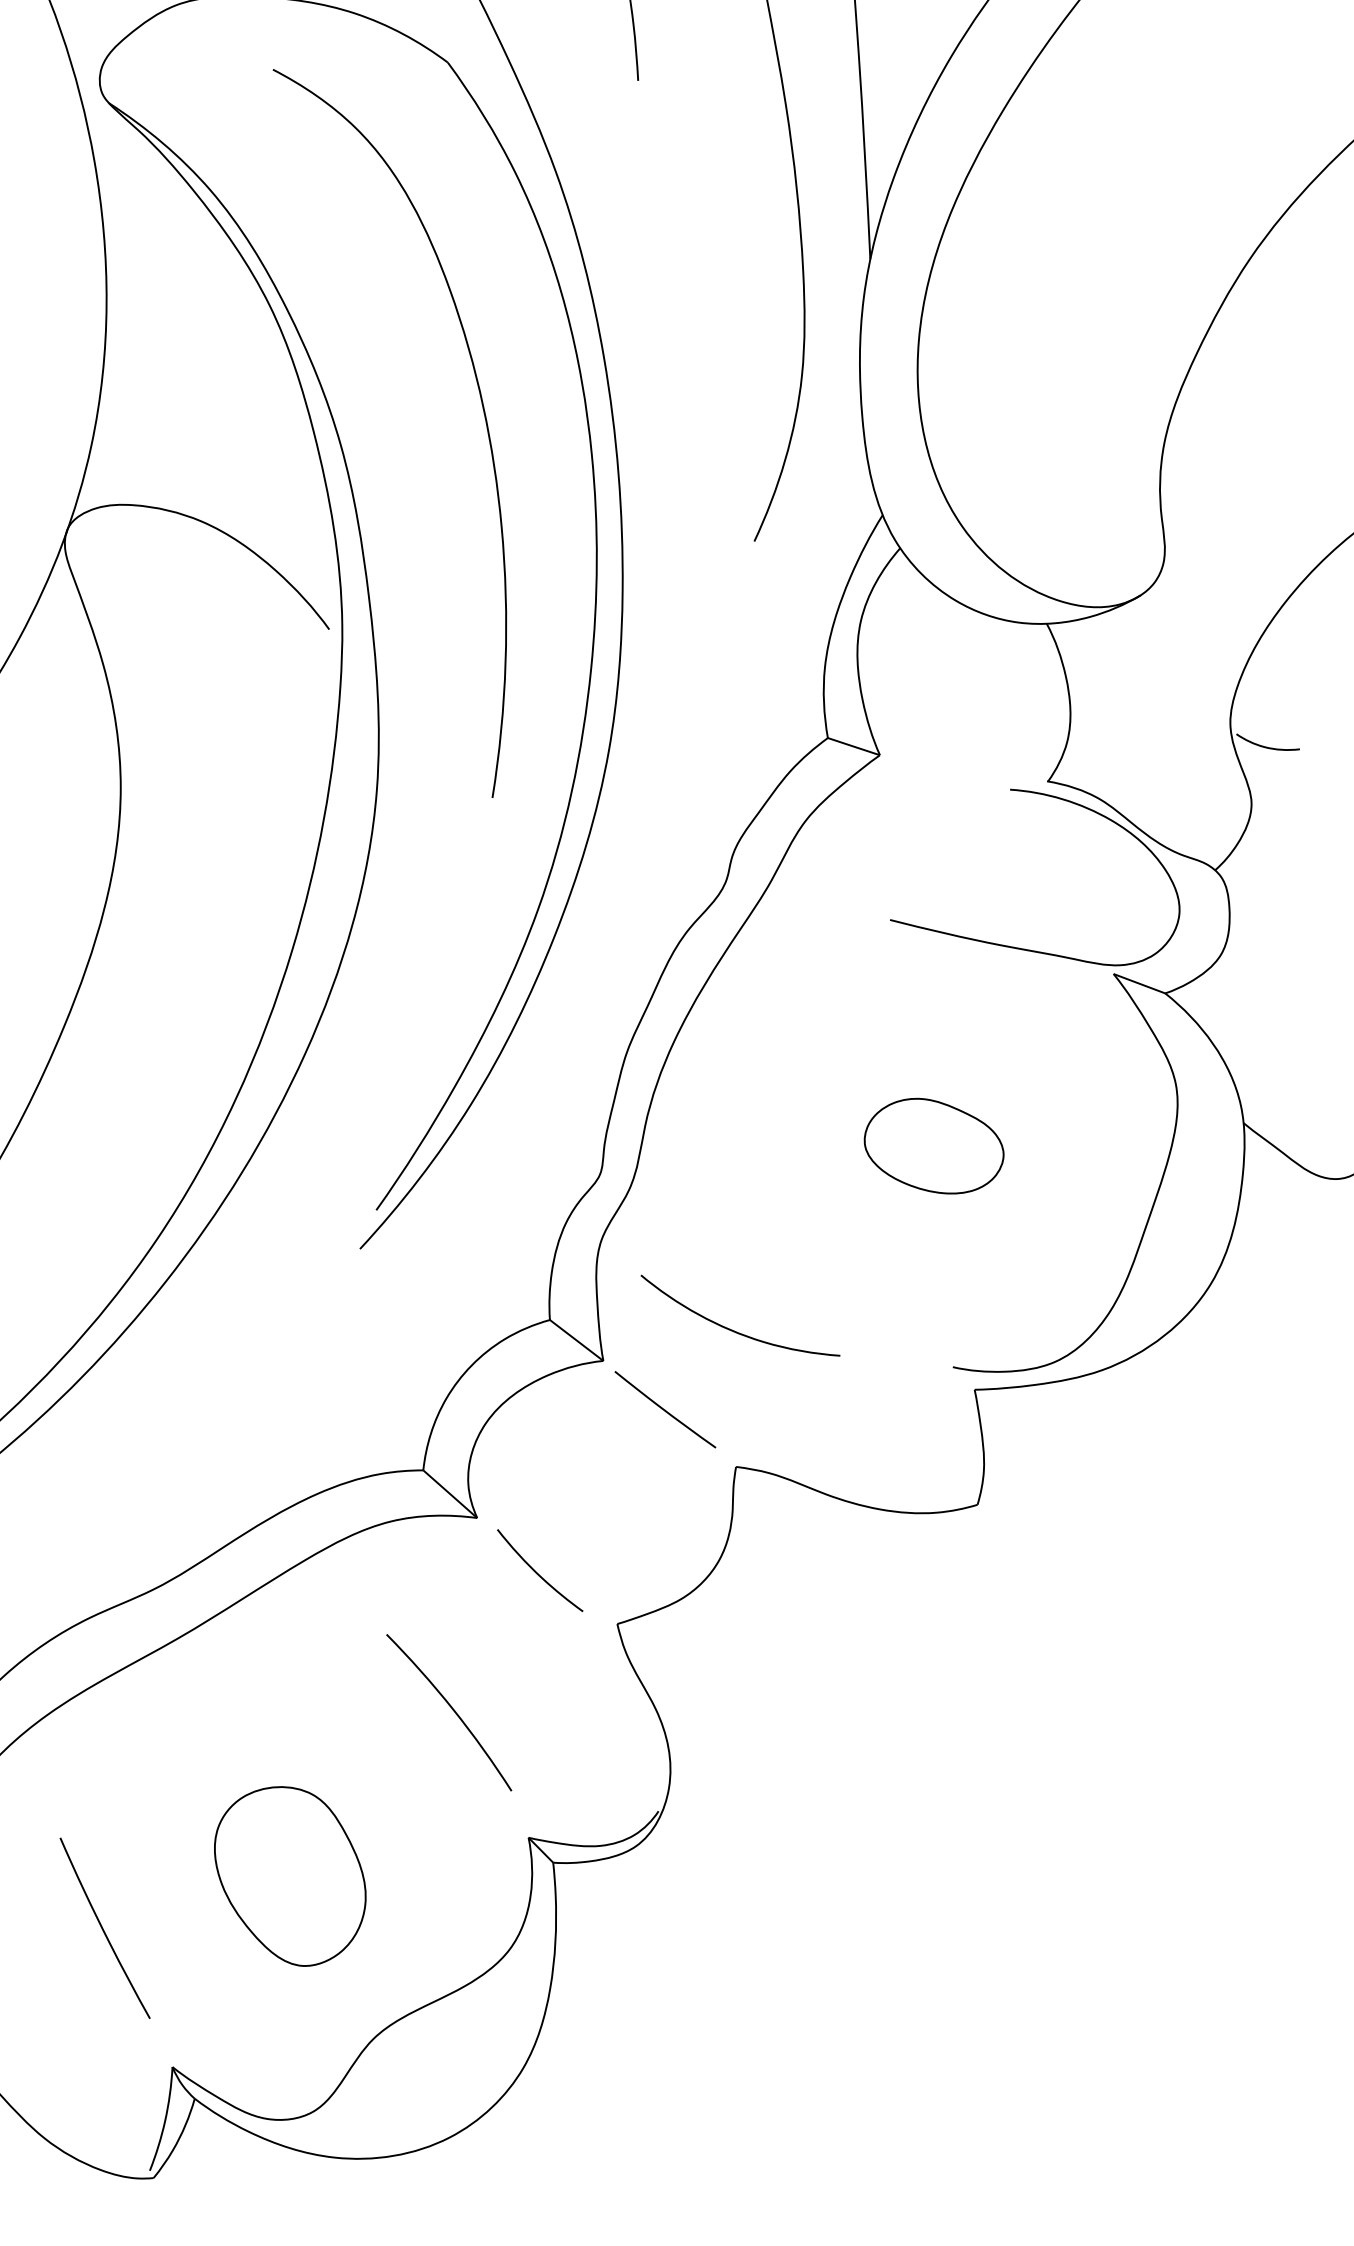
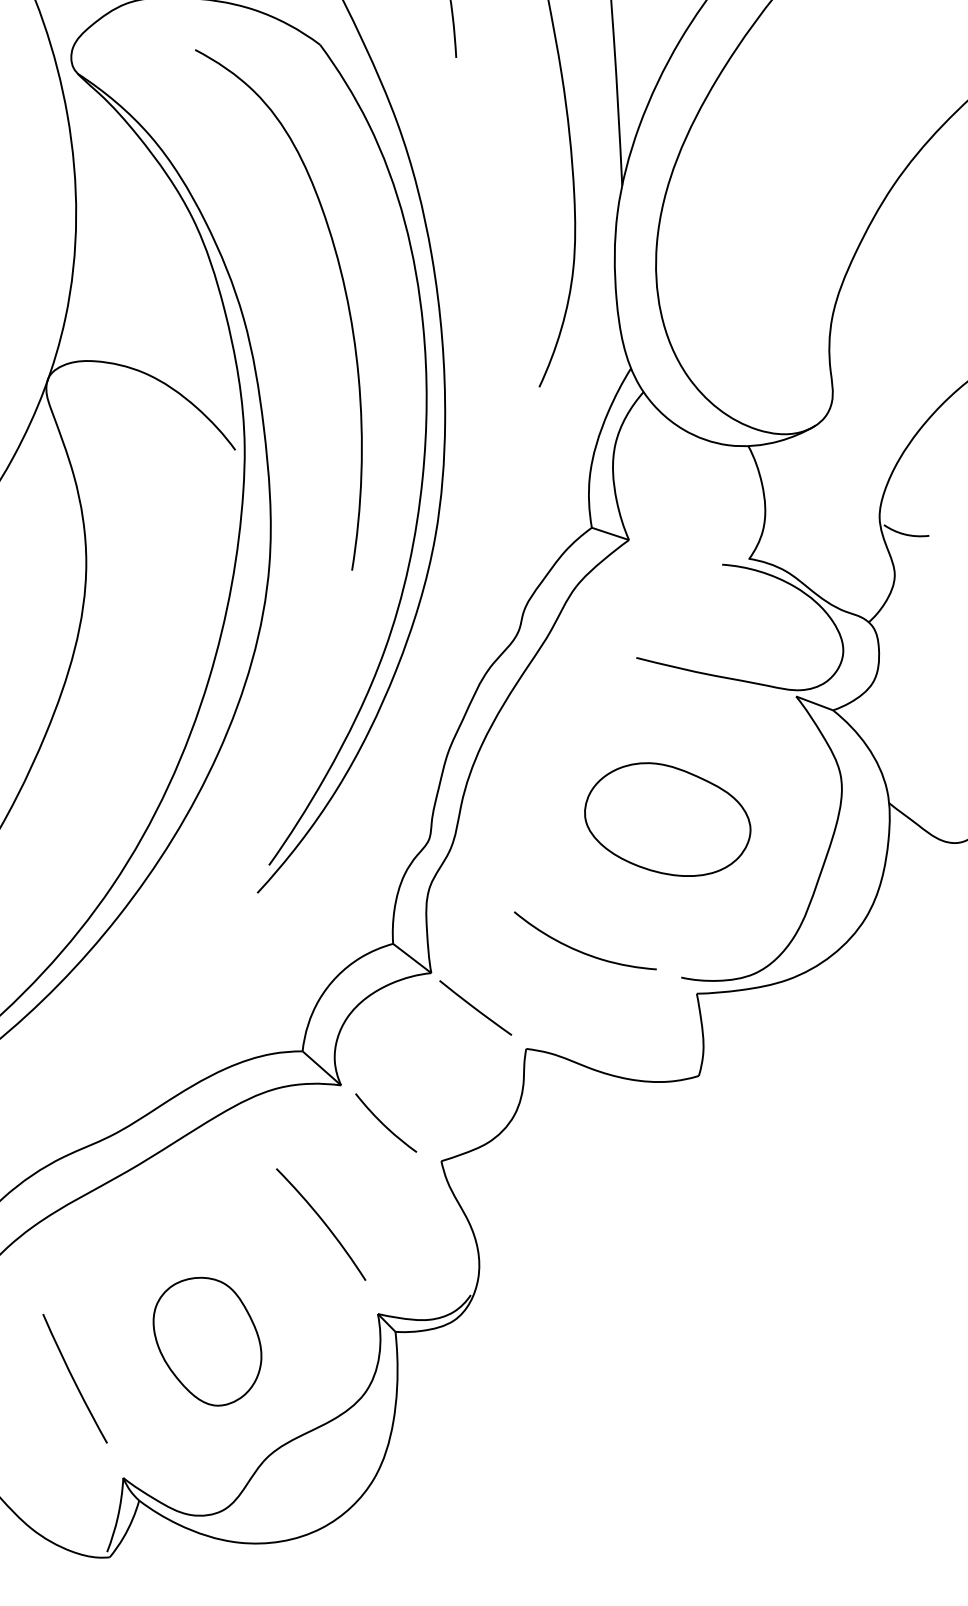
part: (933, 1146) -> (667, 819), size x1.67
curve: (733, 1329) -> (580, 950), moved

